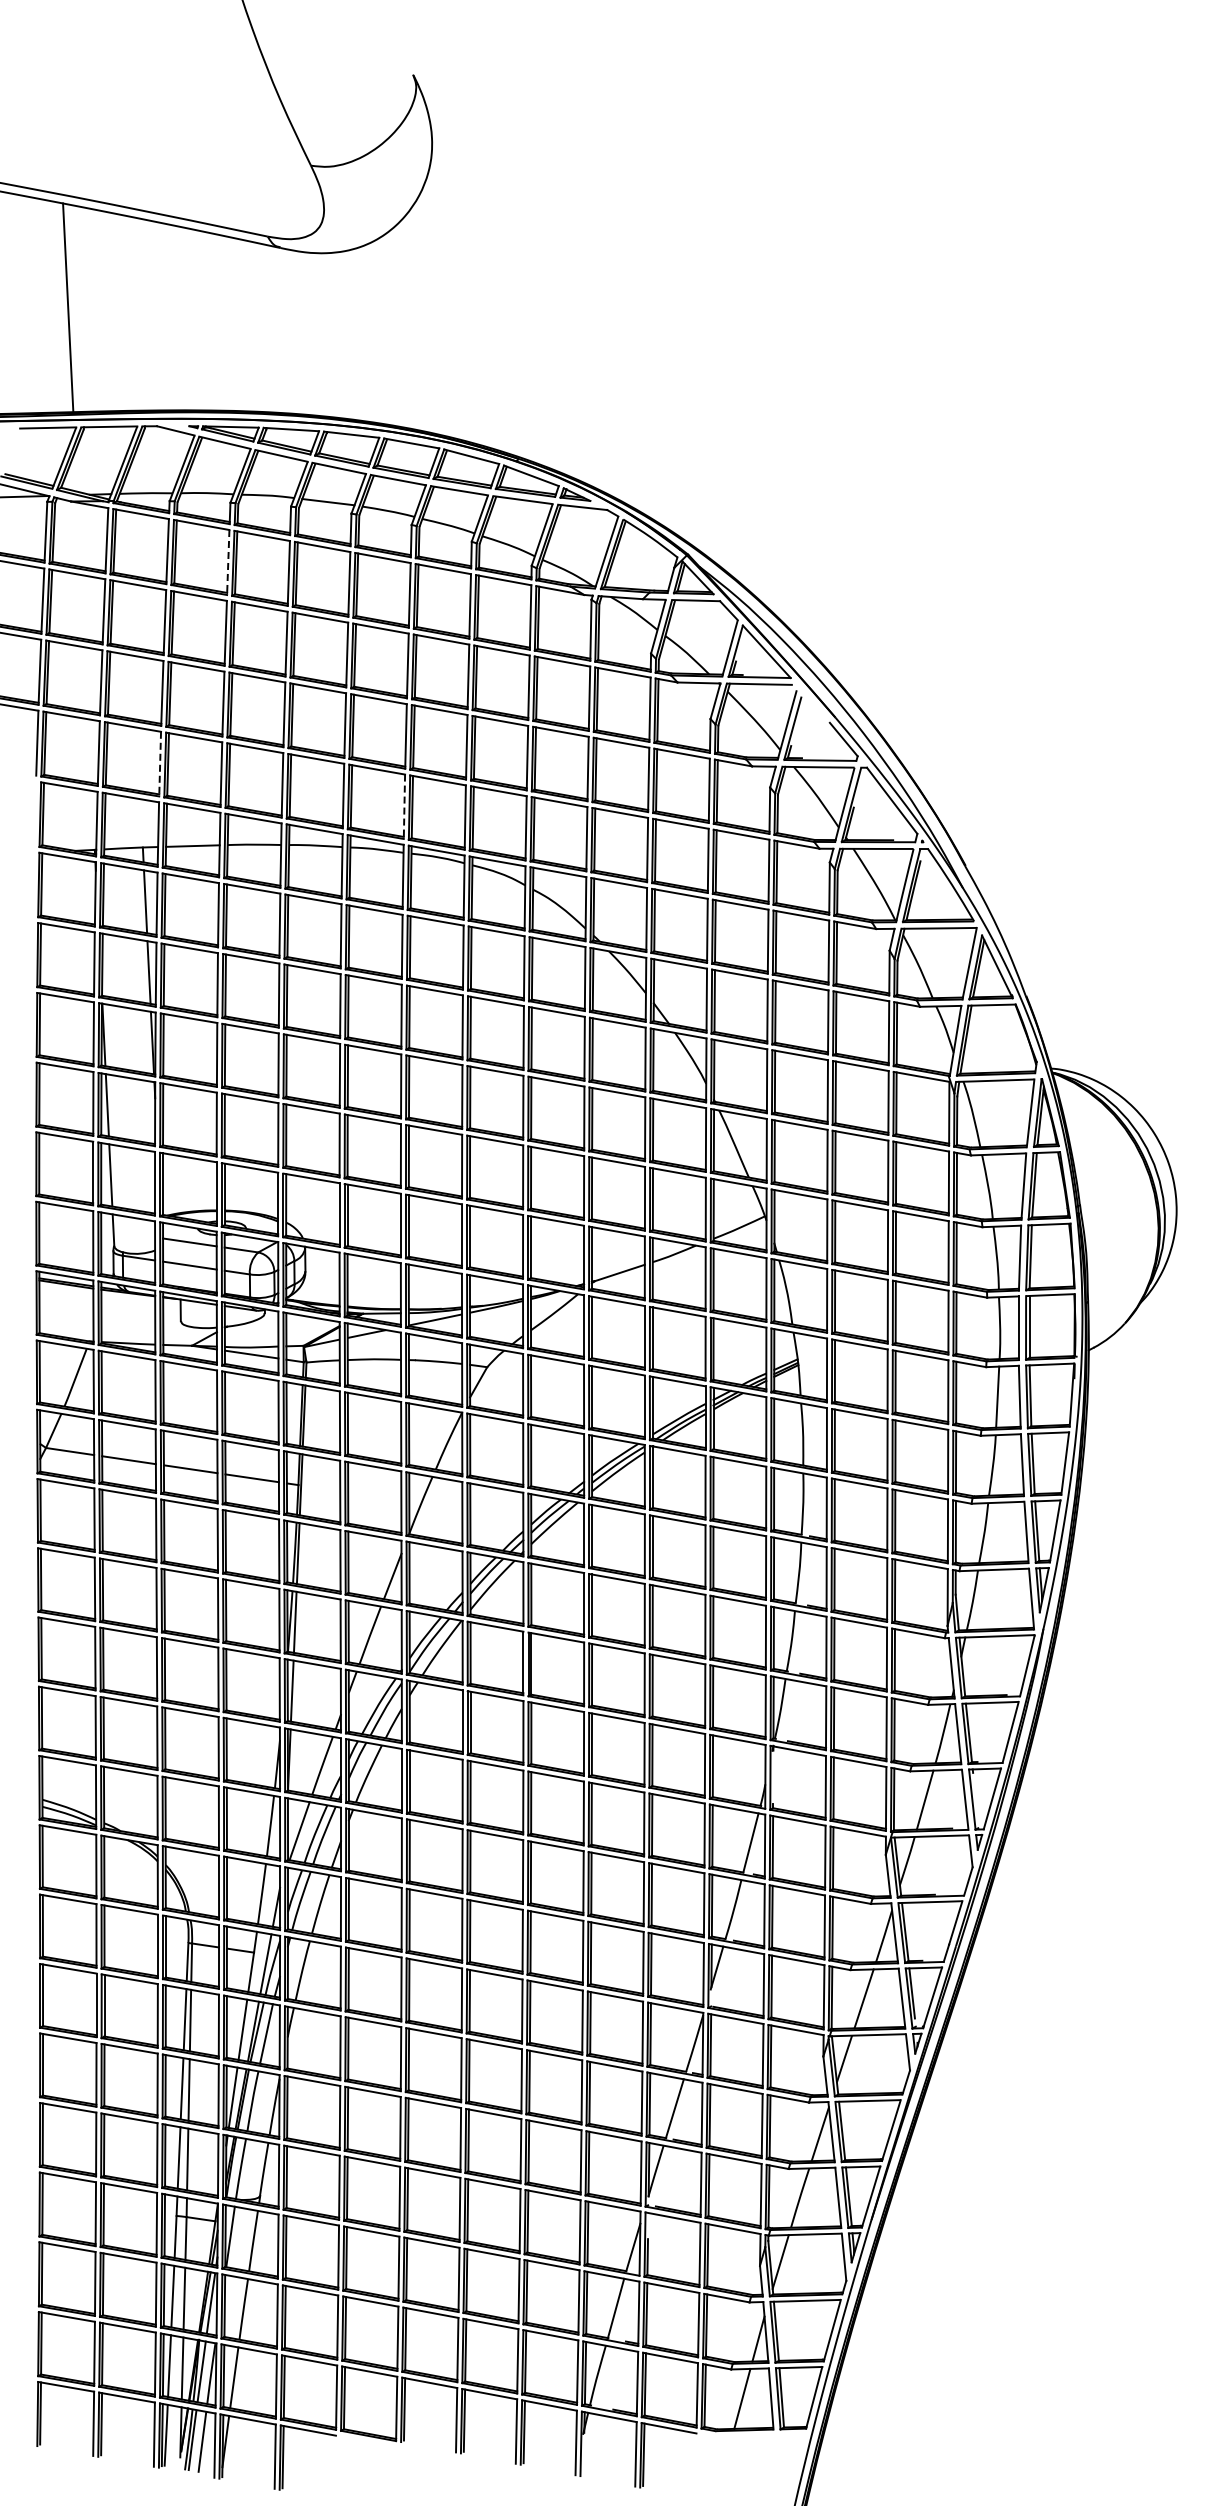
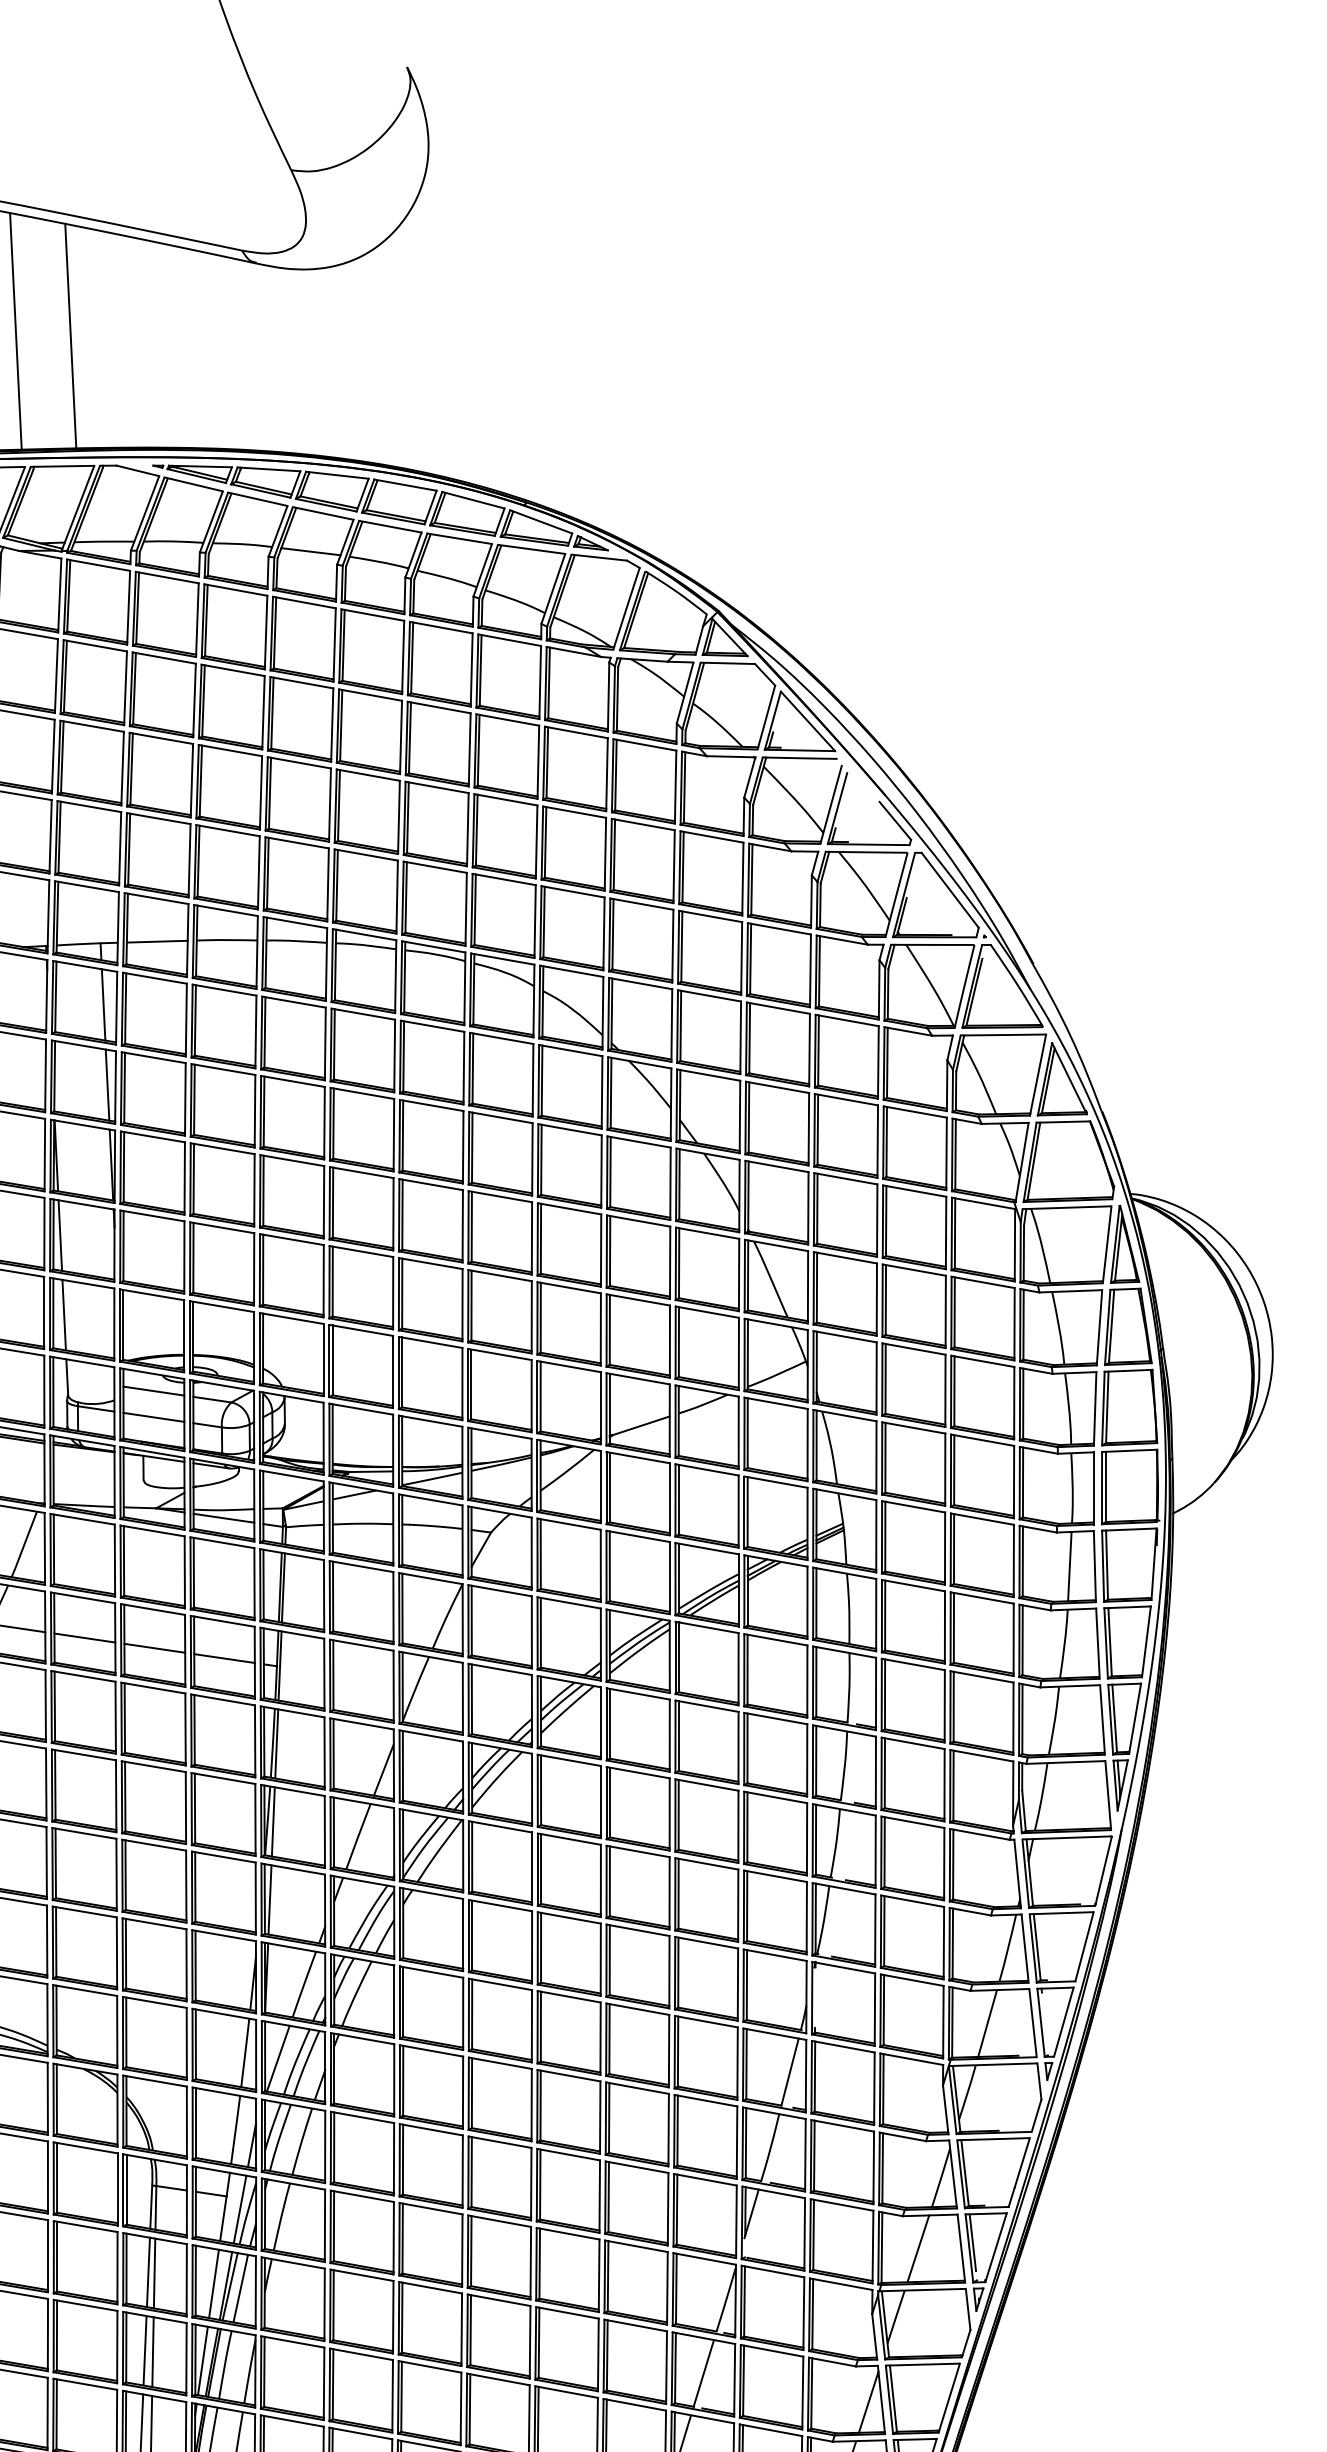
line: (116, 312) -> (70, 336), added
line: (228, 562) -> (197, 620), dashed -> solid
line: (160, 764) -> (120, 849), dashed -> solid
line: (404, 807) -> (397, 897), dashed -> solid

